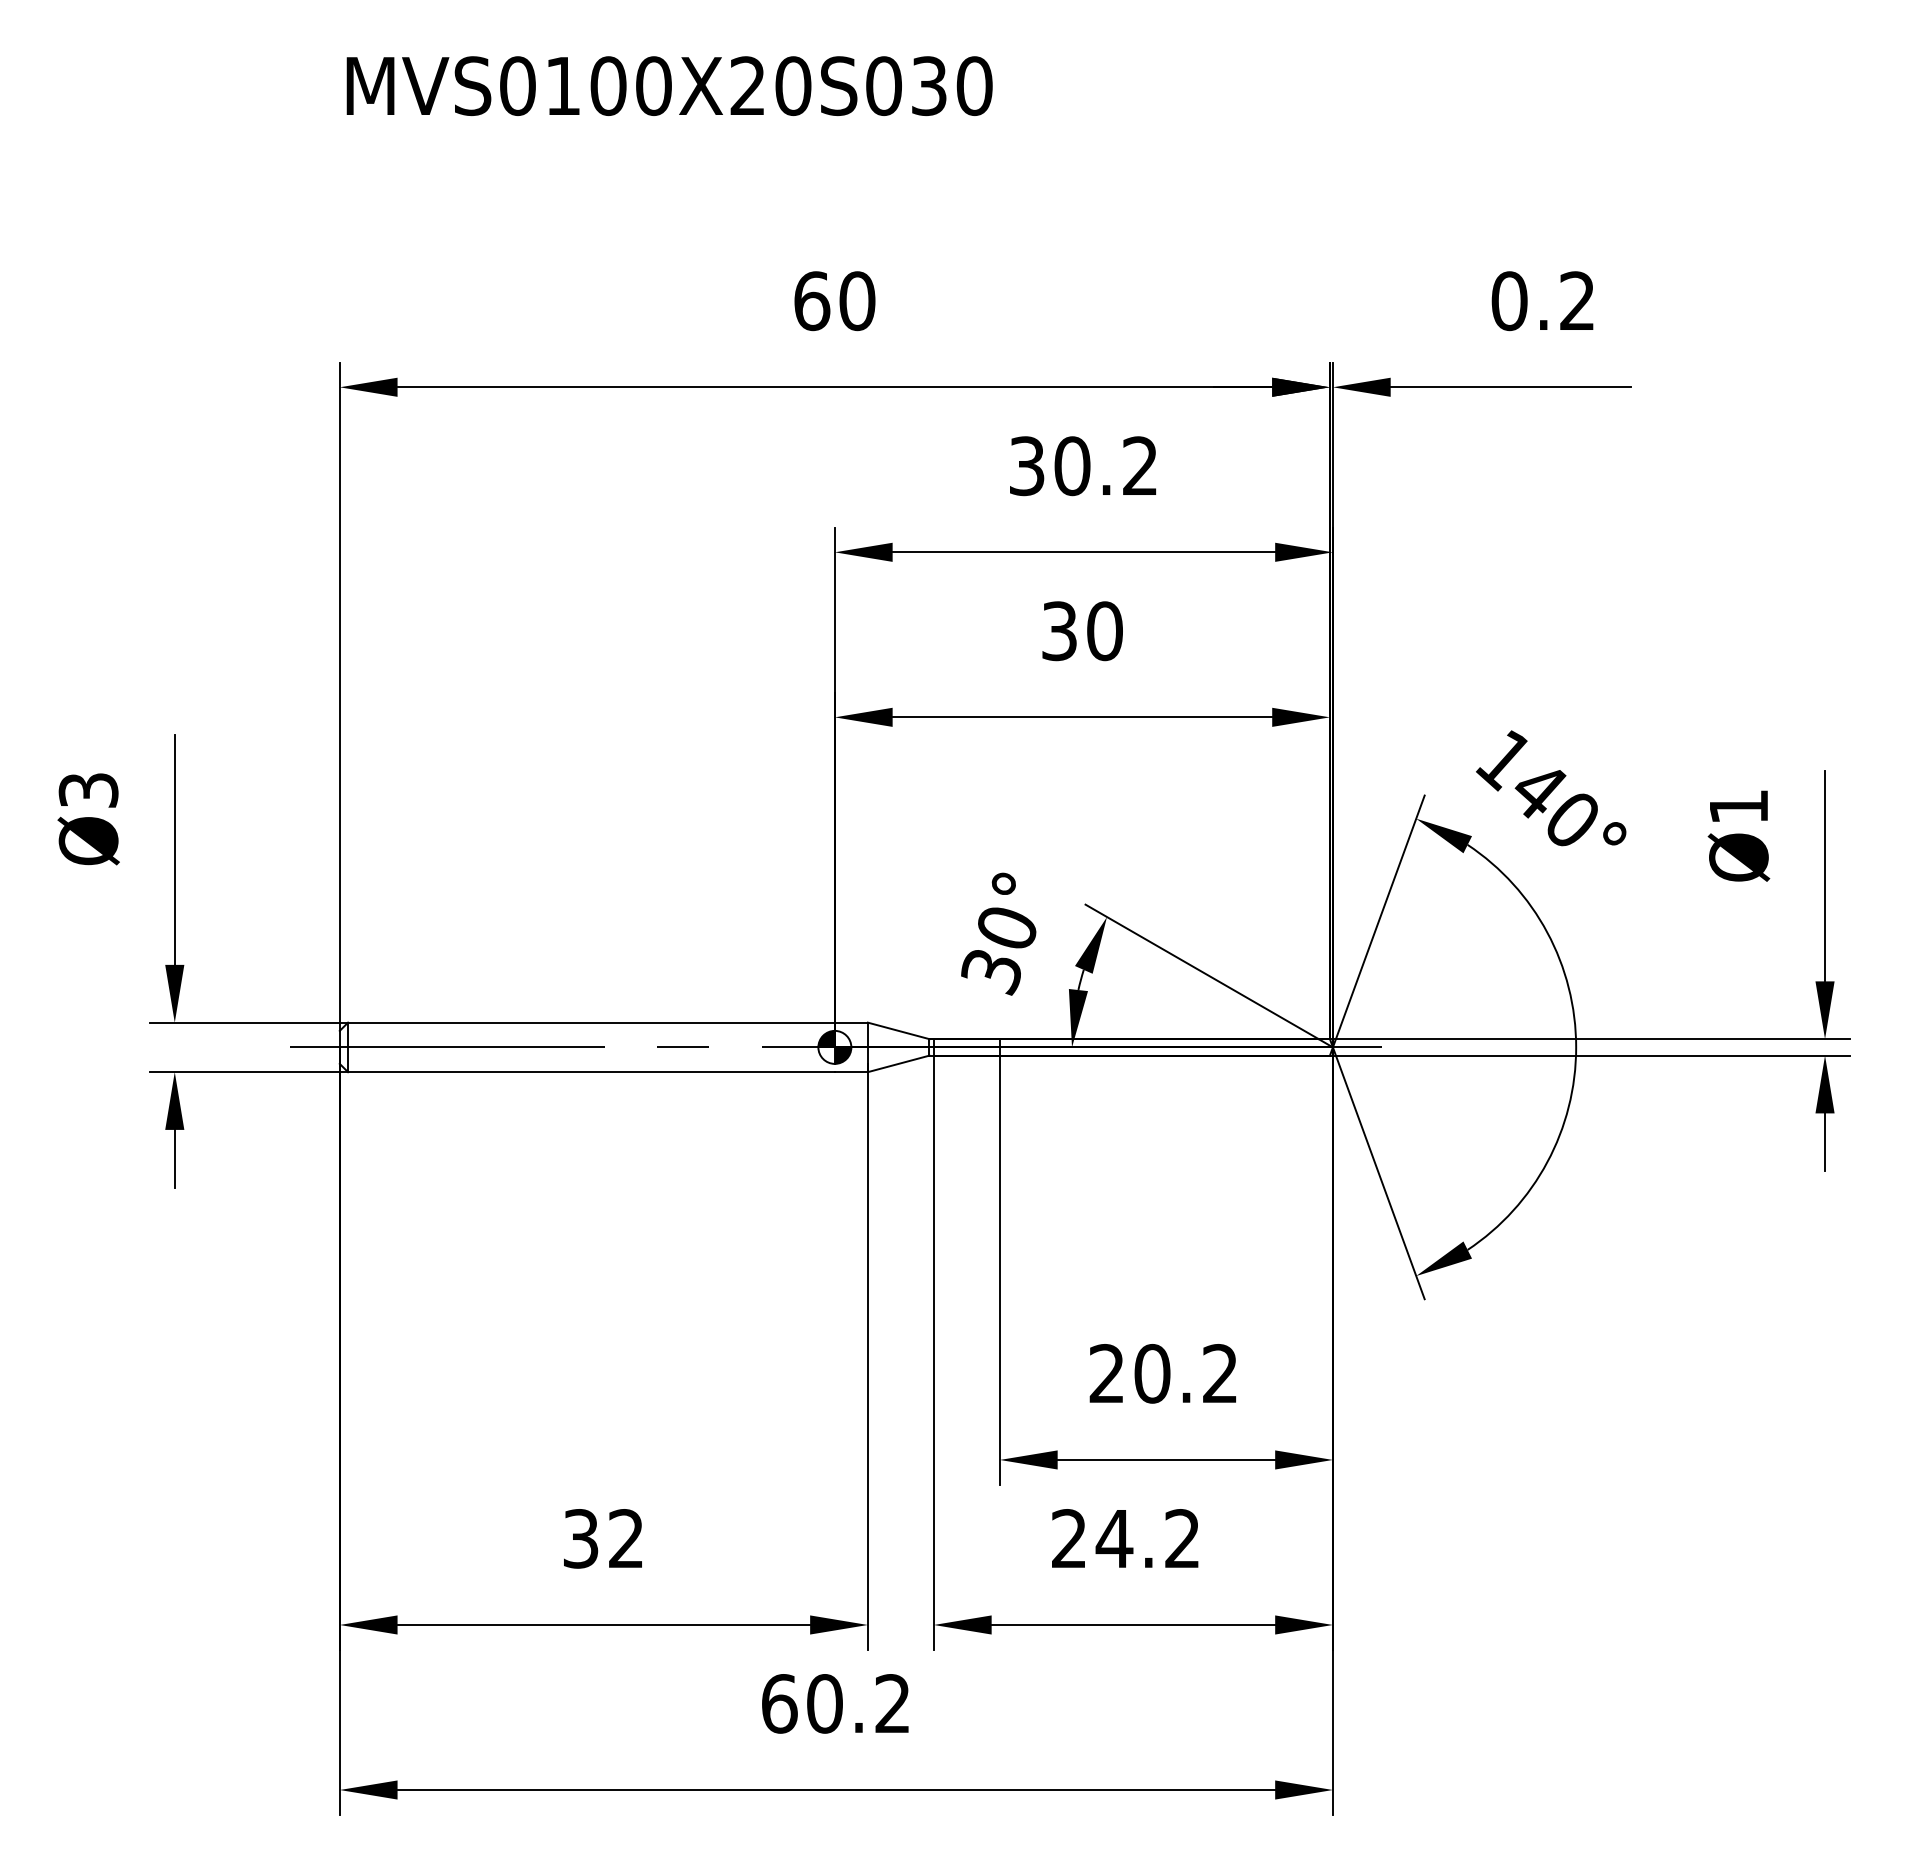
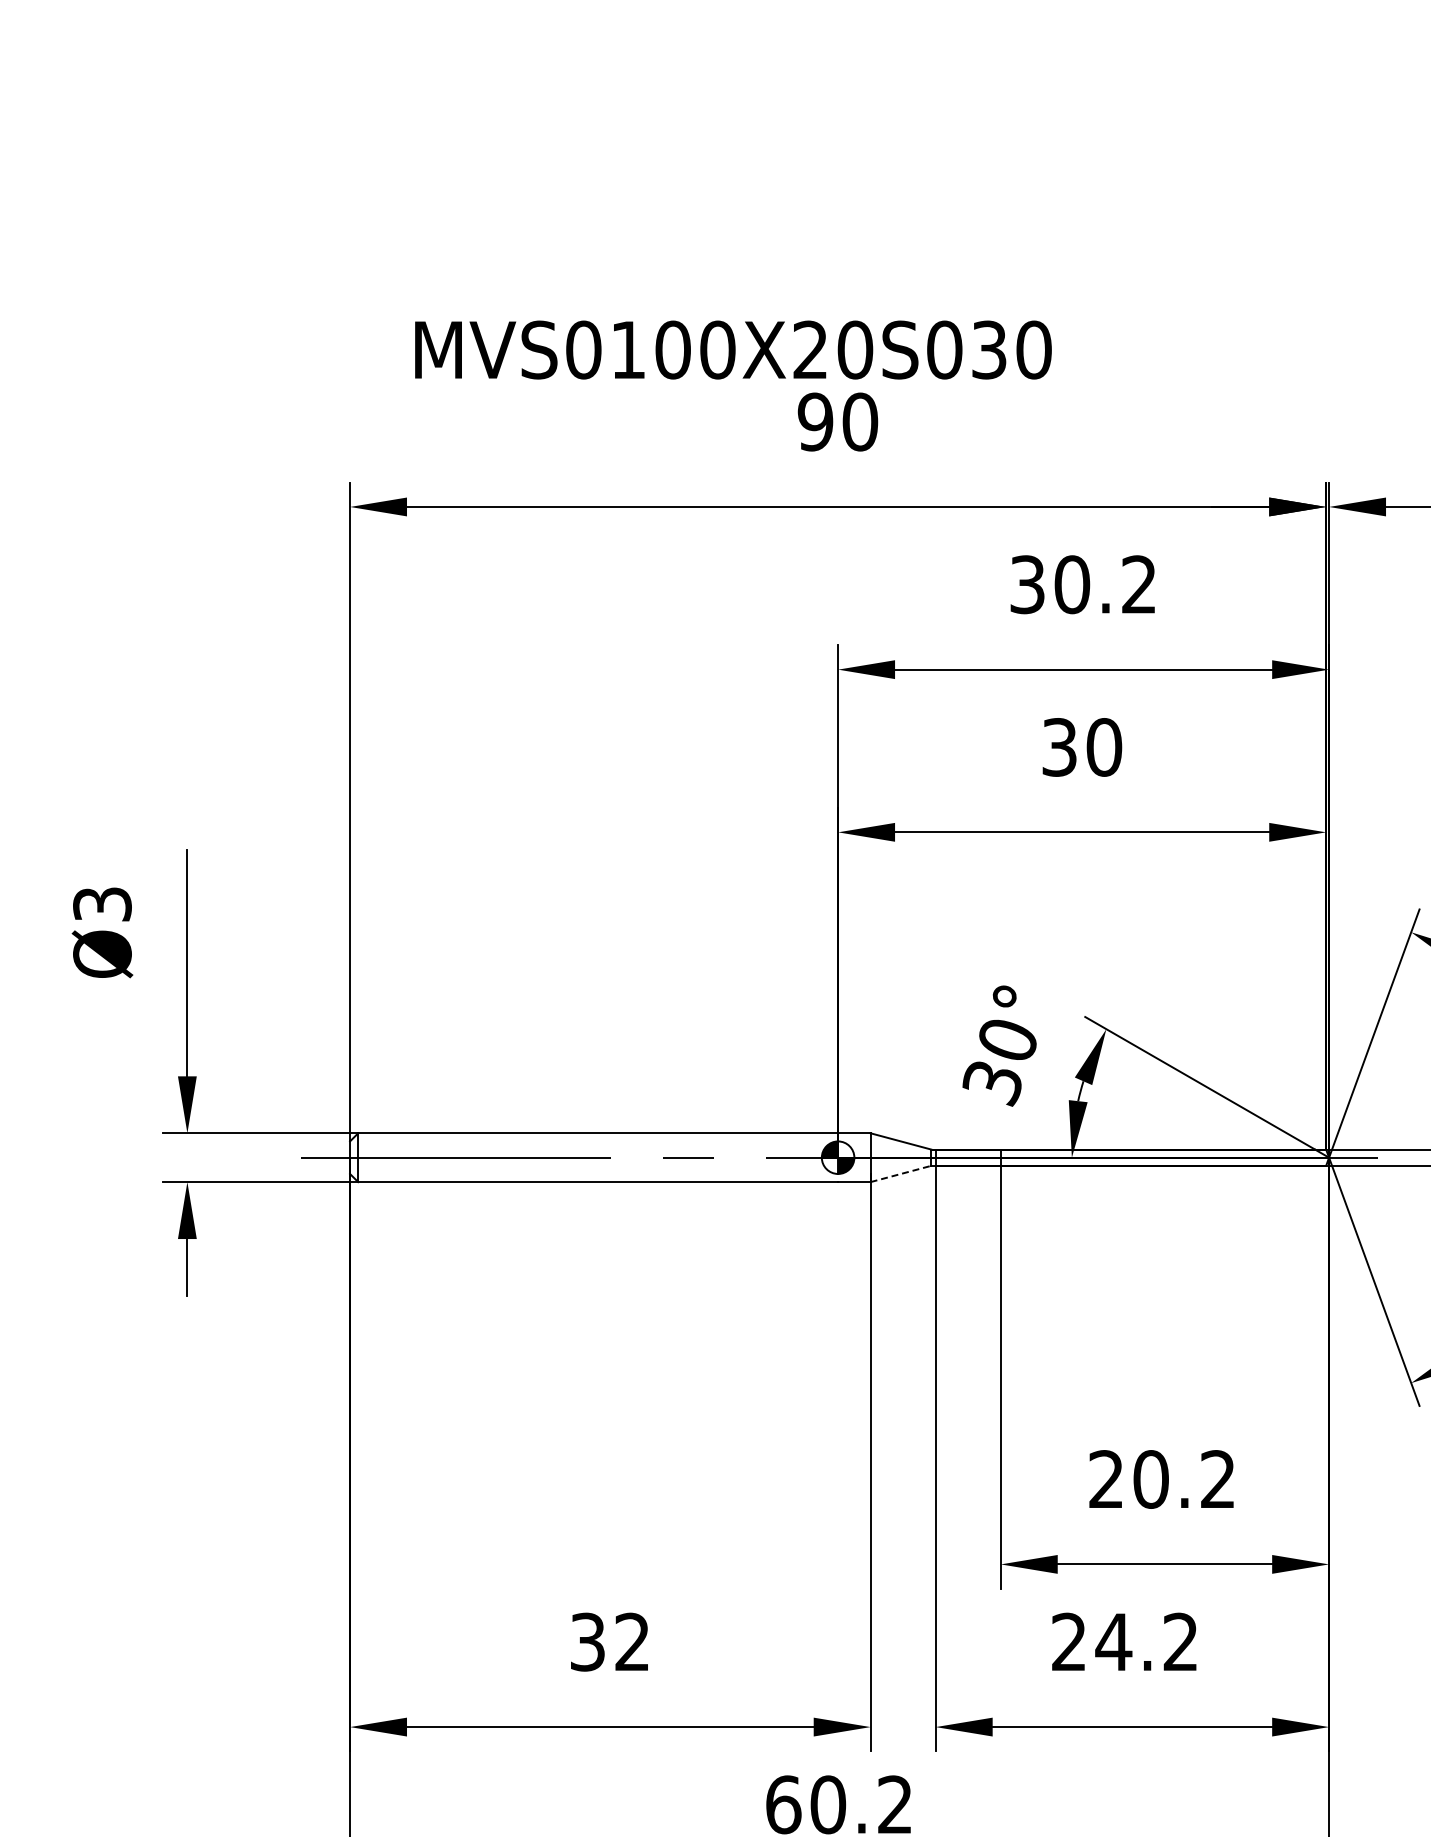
text: (669, 85) -> (733, 349), moved
text: (812, 301) -> (816, 422), 60 -> 90
line: (898, 1063) -> (900, 1173), solid -> dashed

